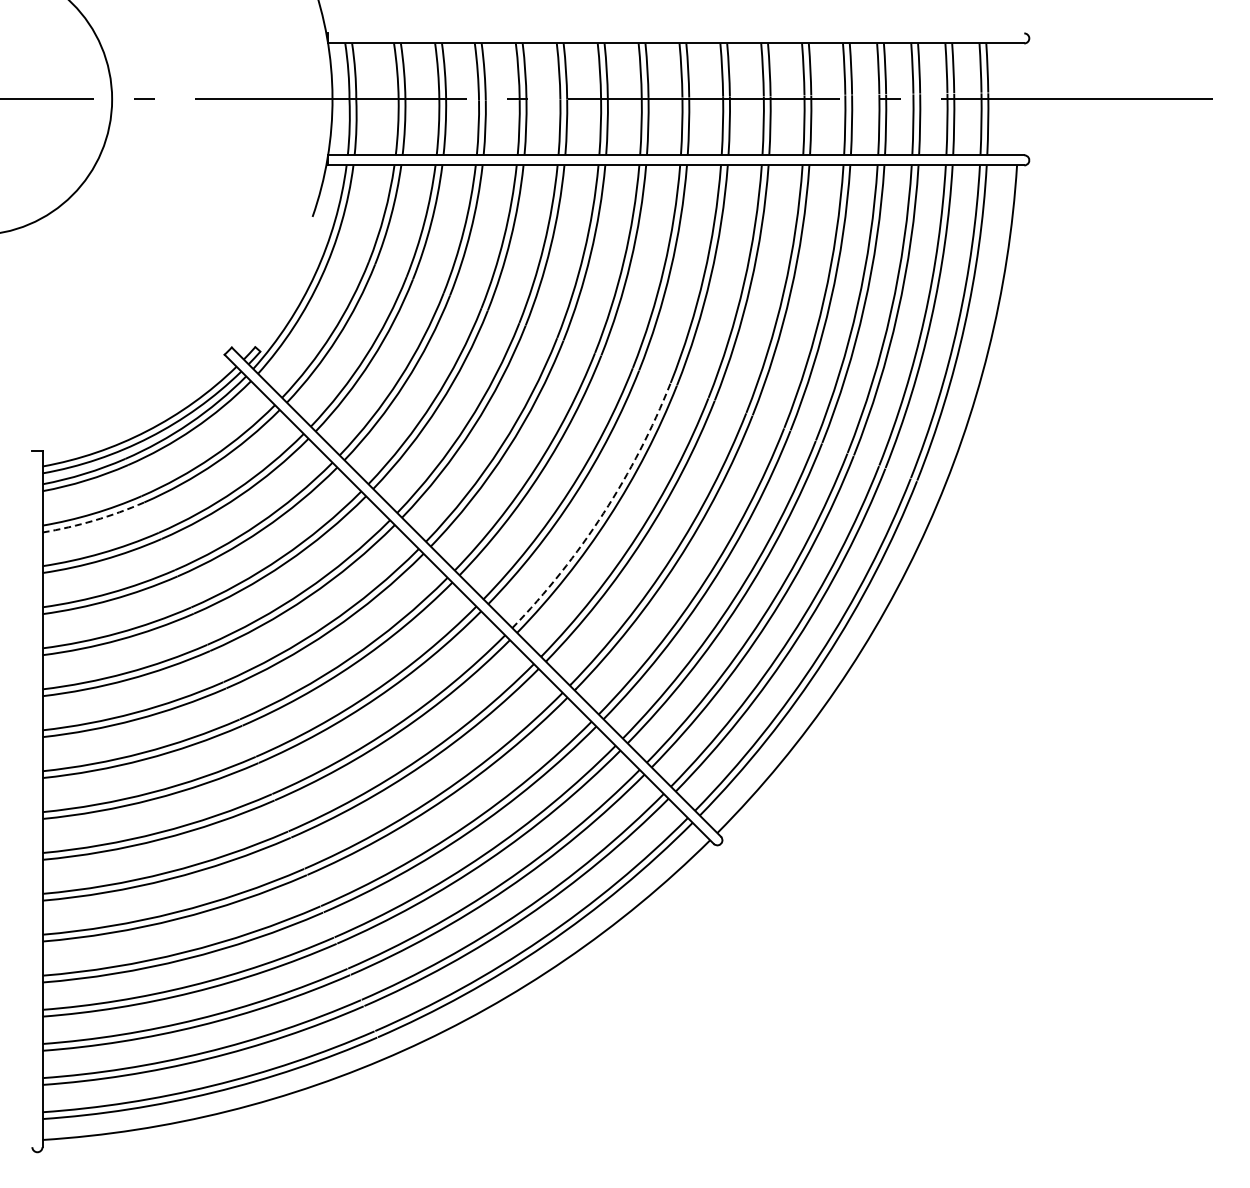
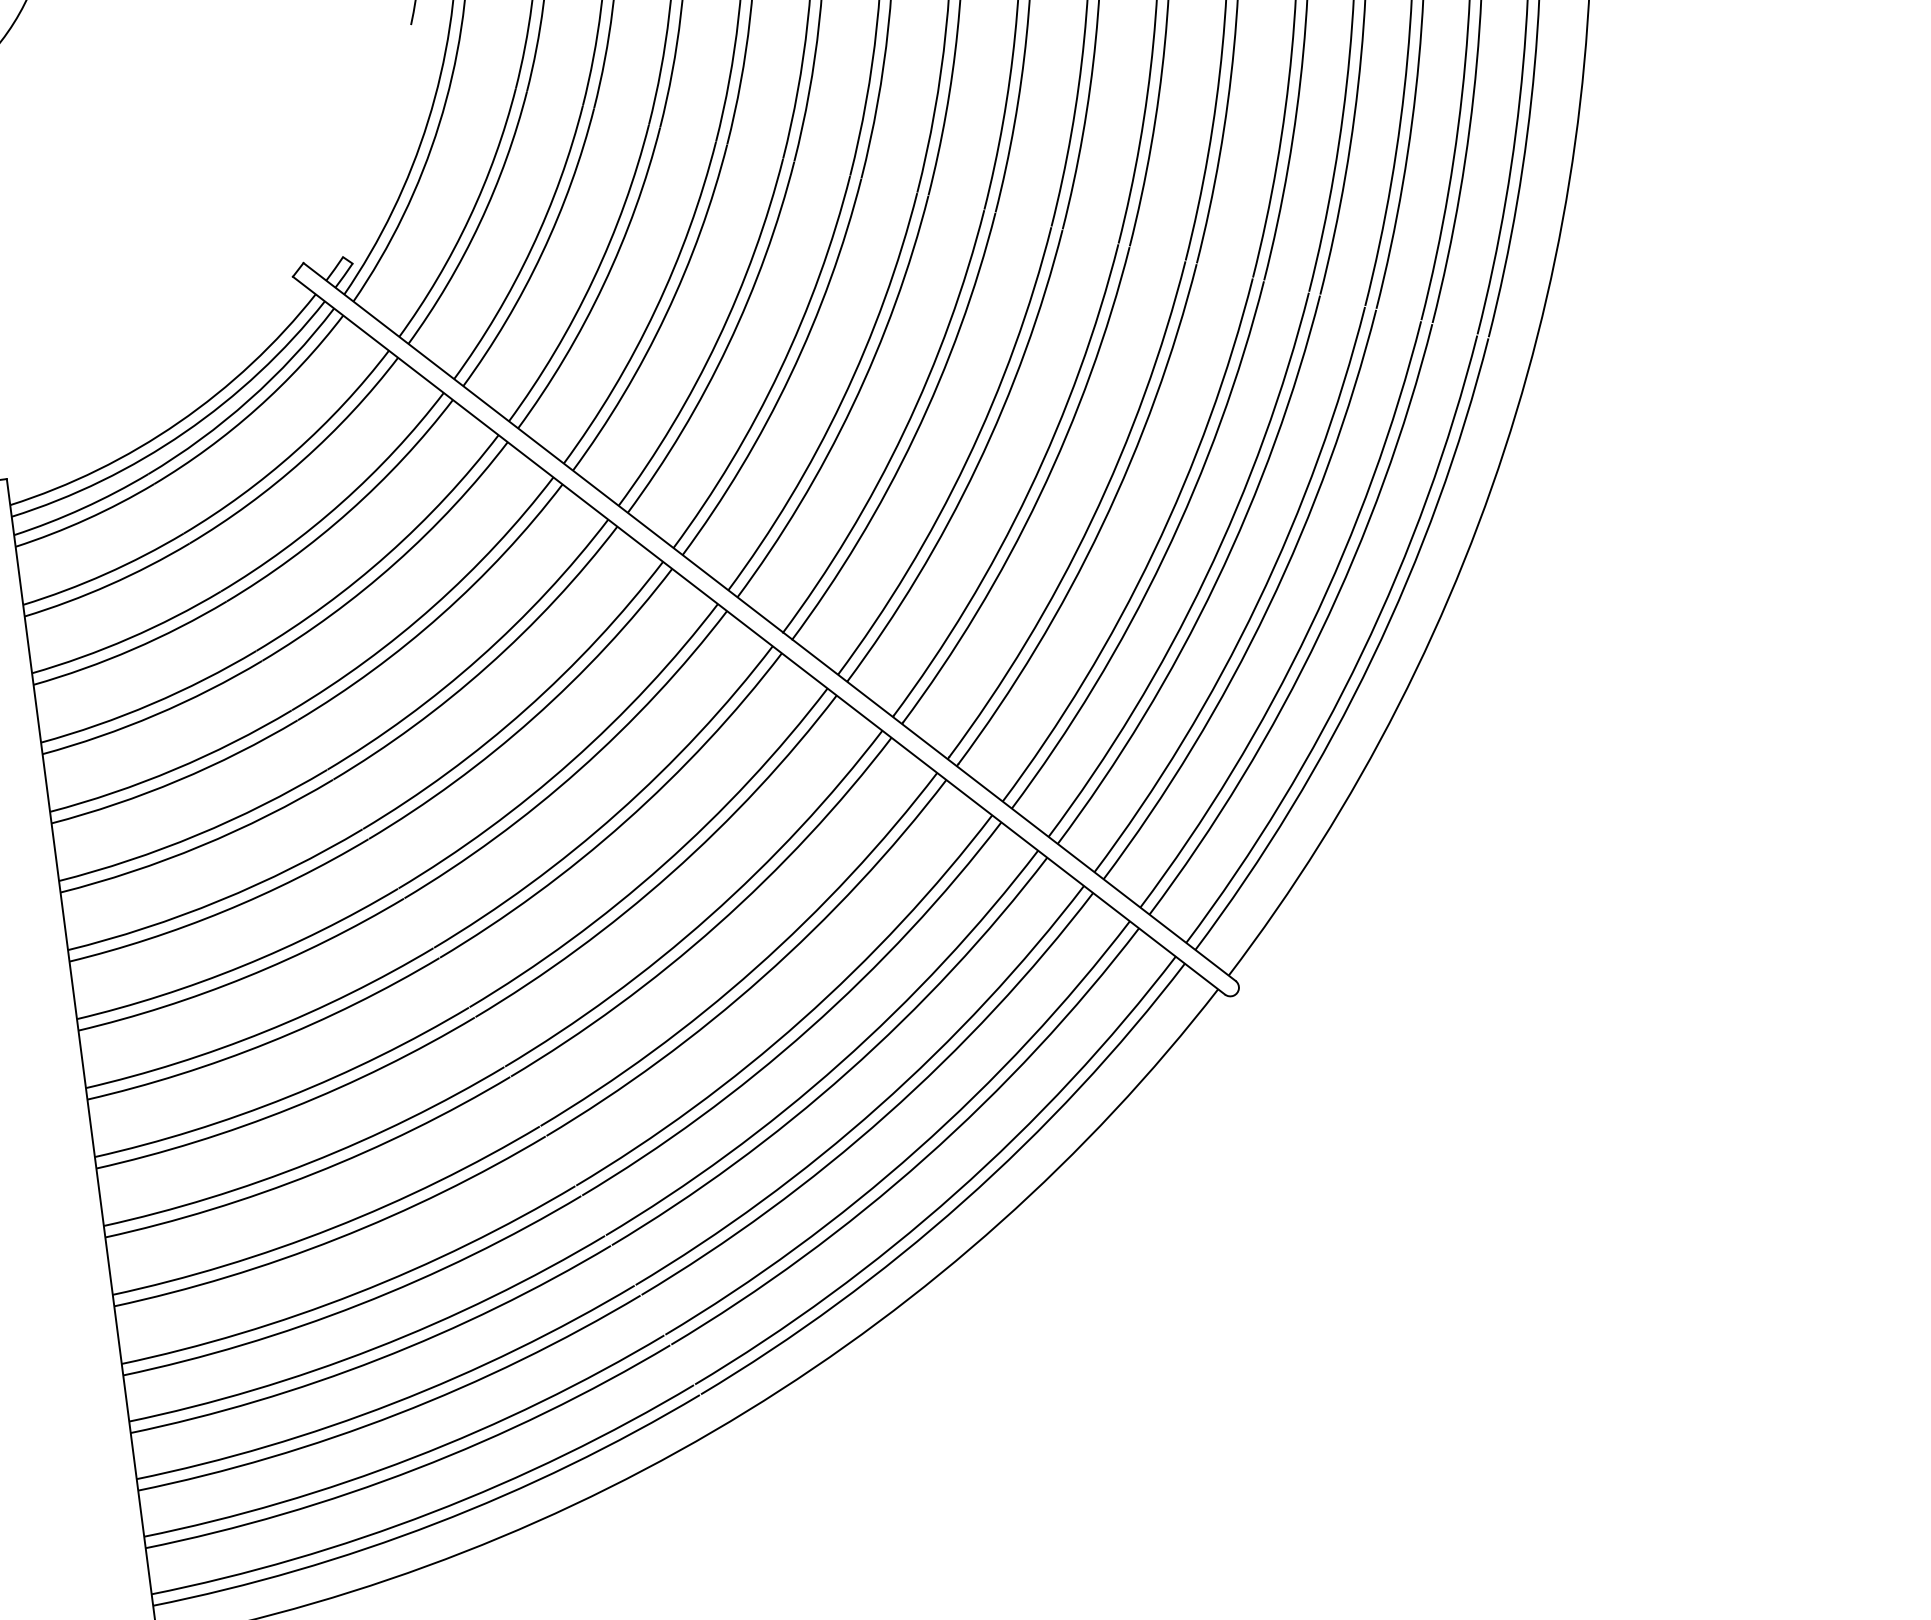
arc: (603, 513) -> (966, 461), dashed -> solid
arc: (94, 520) -> (109, 584), dashed -> solid

